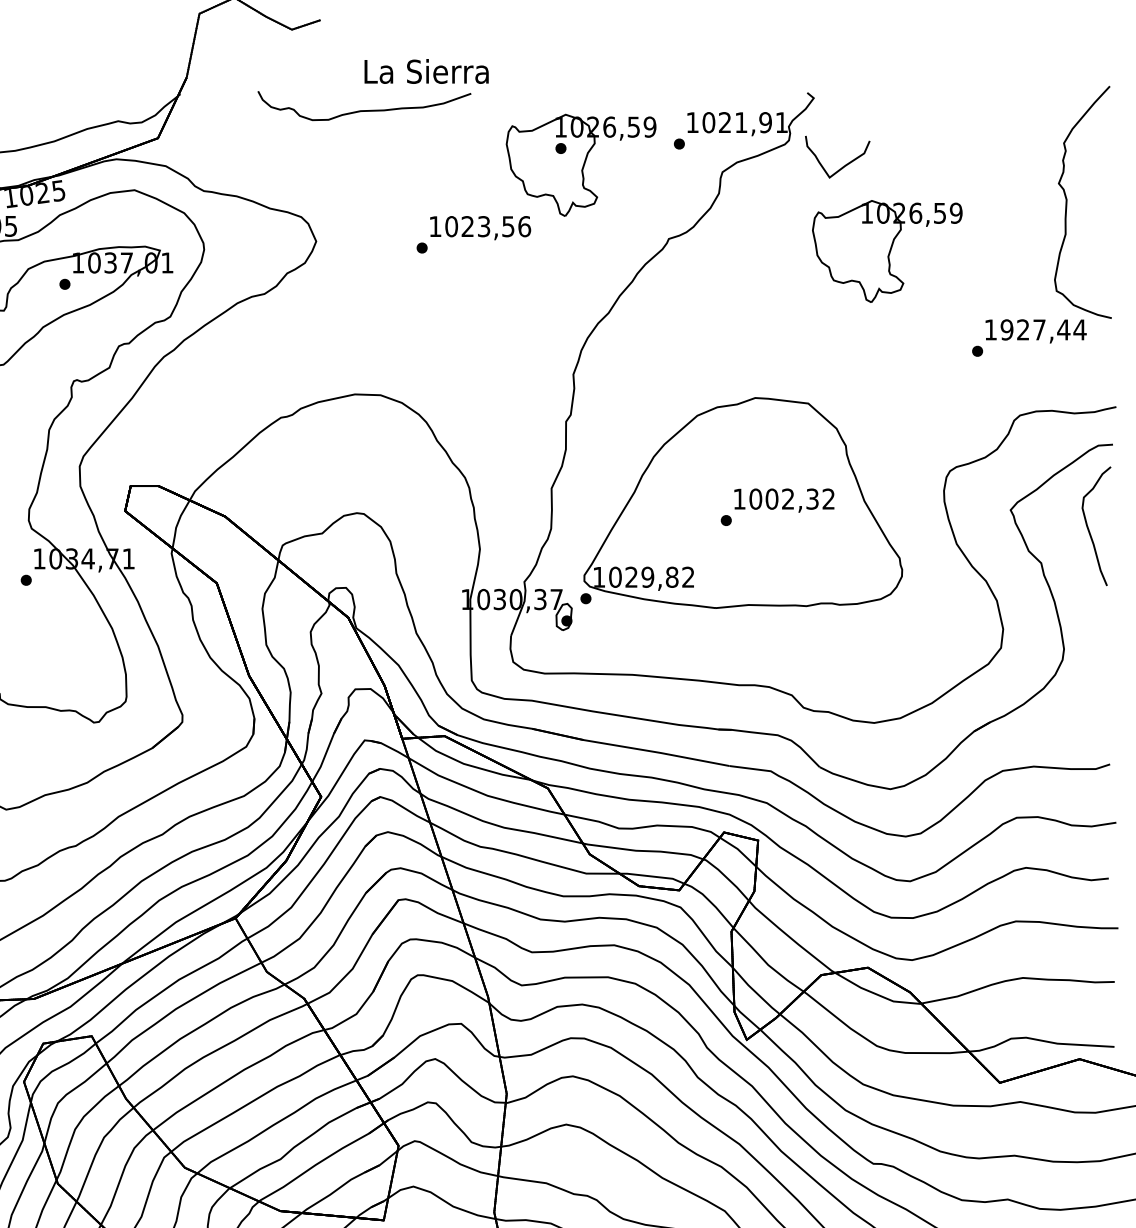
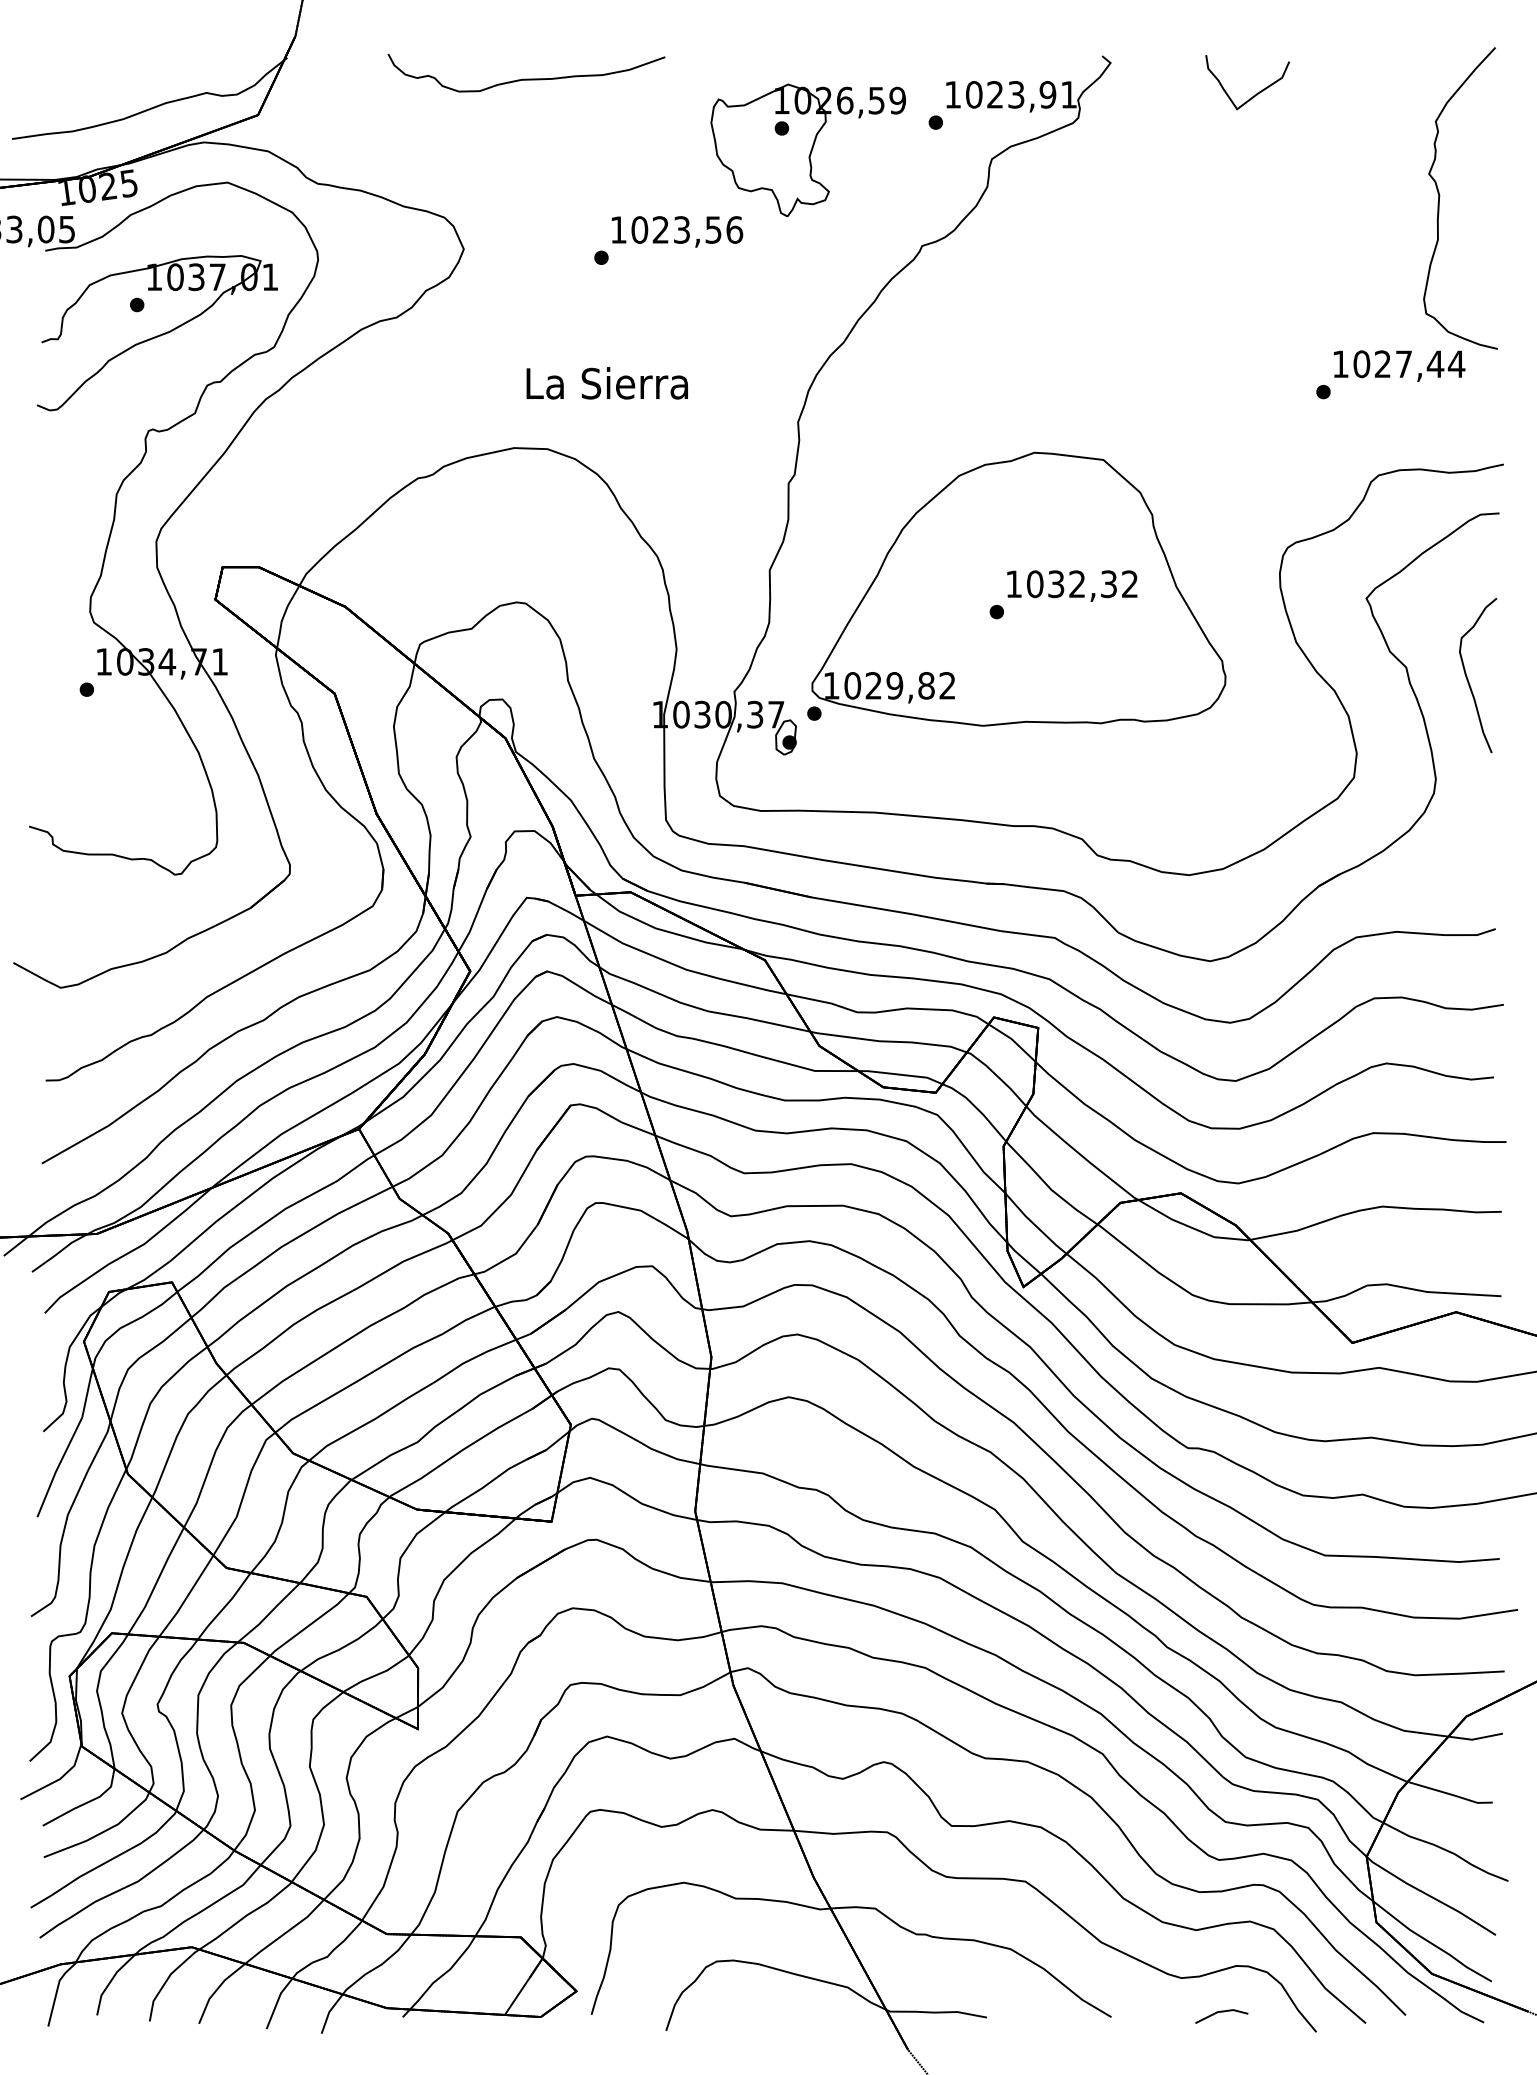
text: (426, 71) -> (606, 383), moved
text: (741, 122) -> (1016, 94), 1021,91 -> 1023,91
curve: (845, 164) -> (1257, 92), moved
part: (886, 250) -> (1205, 261), removed
text: (1006, 330) -> (1361, 364), 1927,44 -> 1027,44
text: (772, 499) -> (1056, 584), 1002,32 -> 1032,32
curve: (1089, 529) -> (1468, 679), moved

